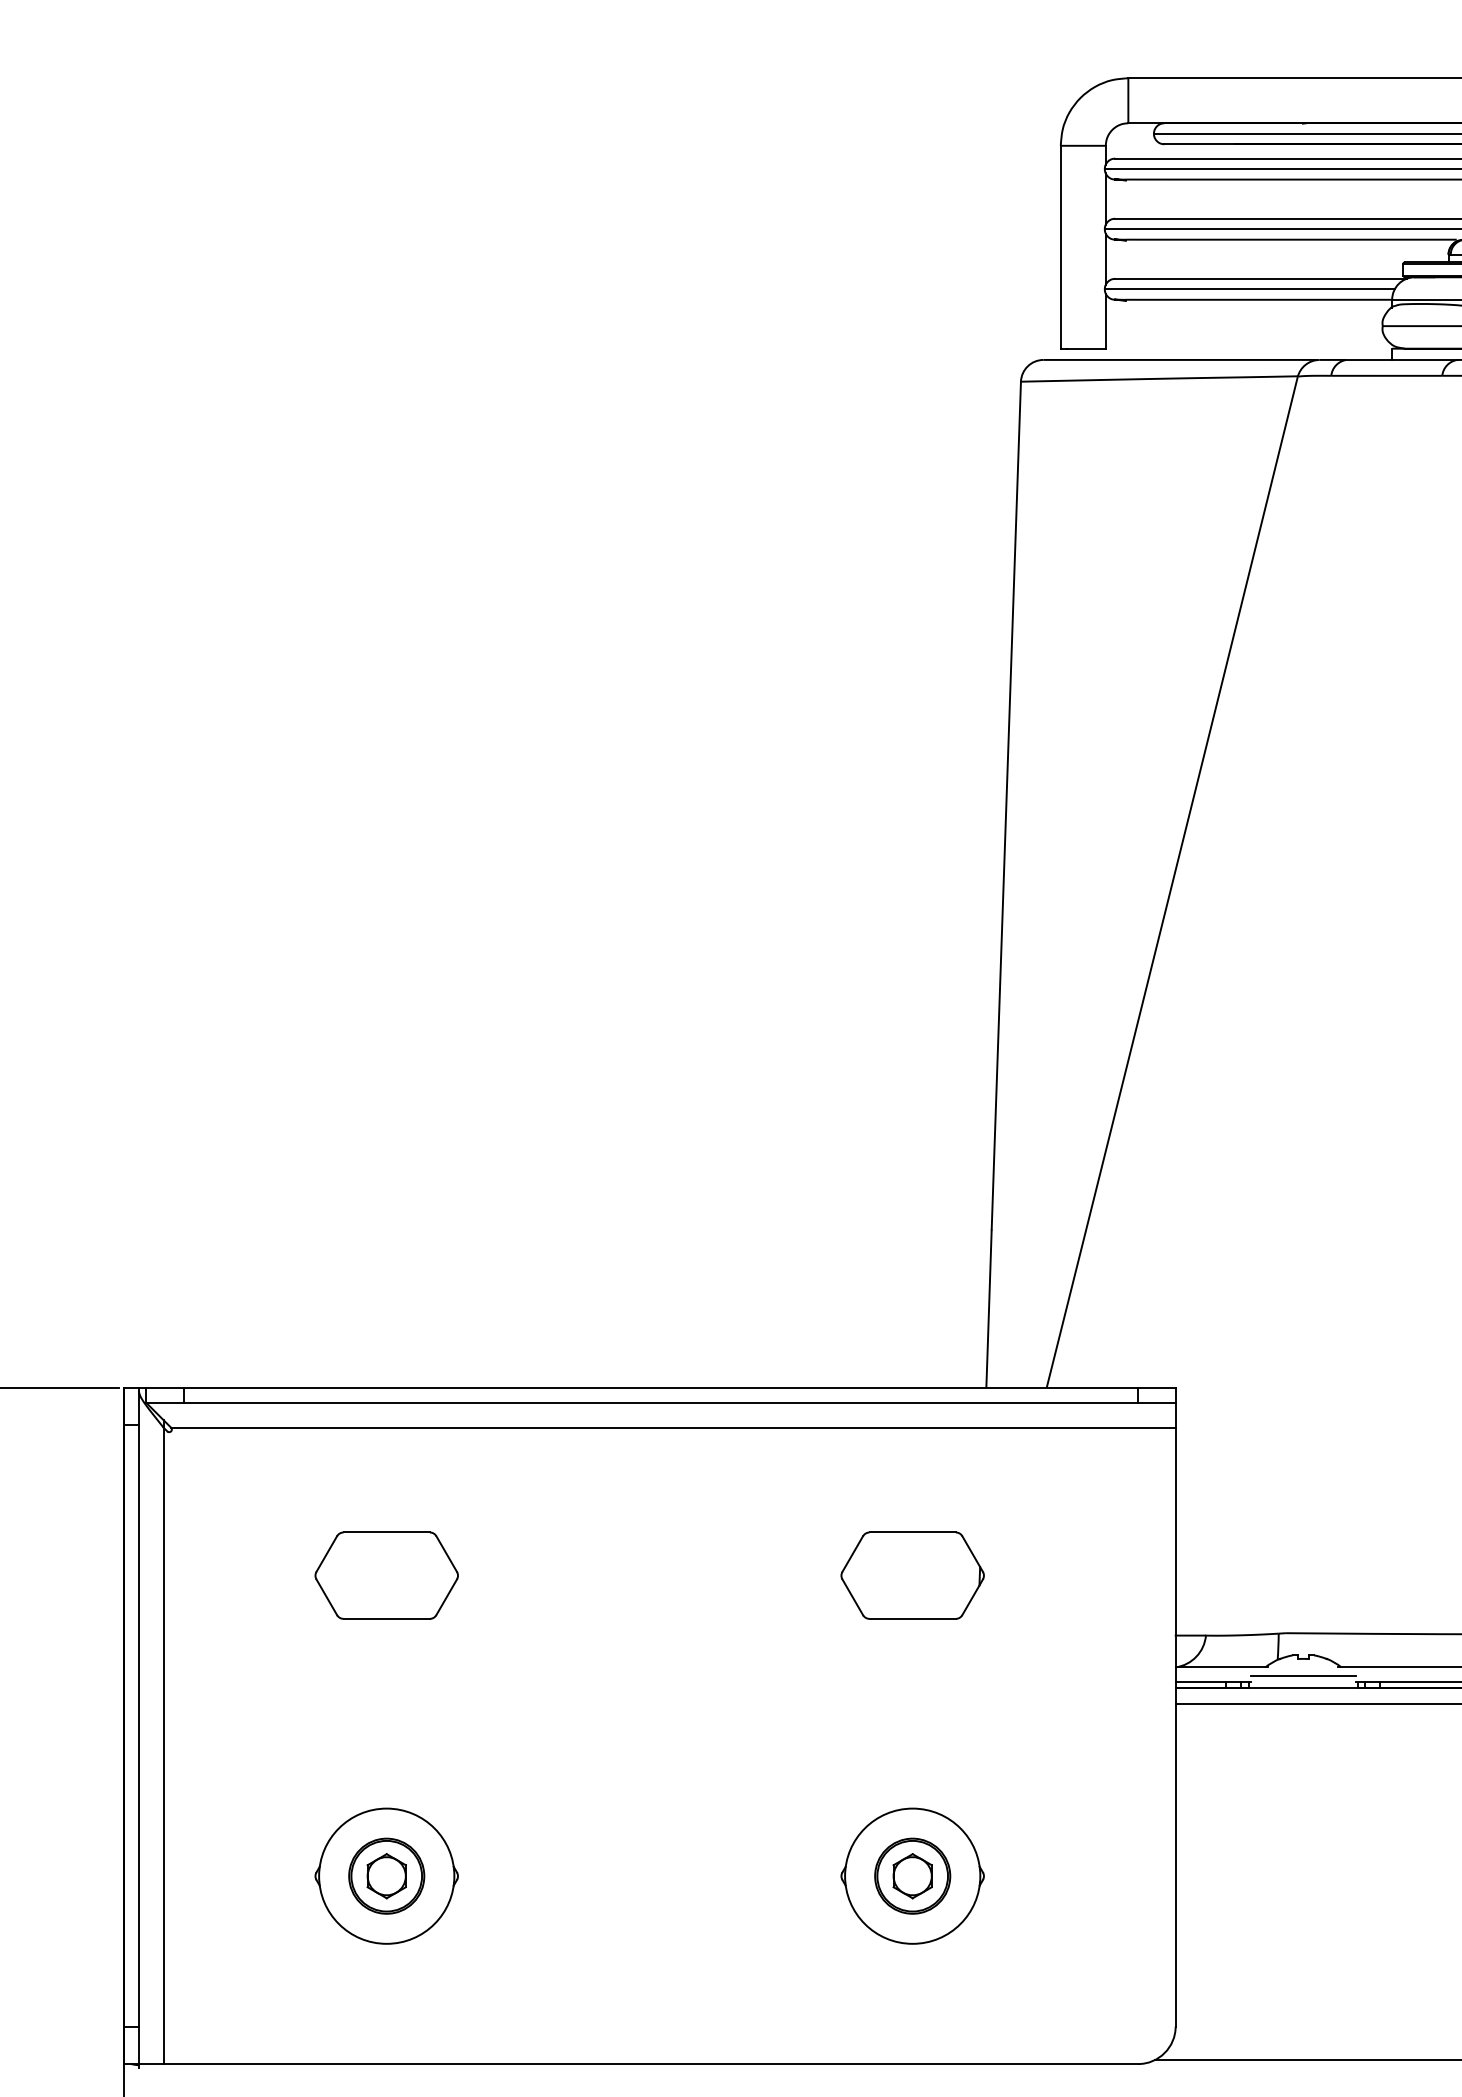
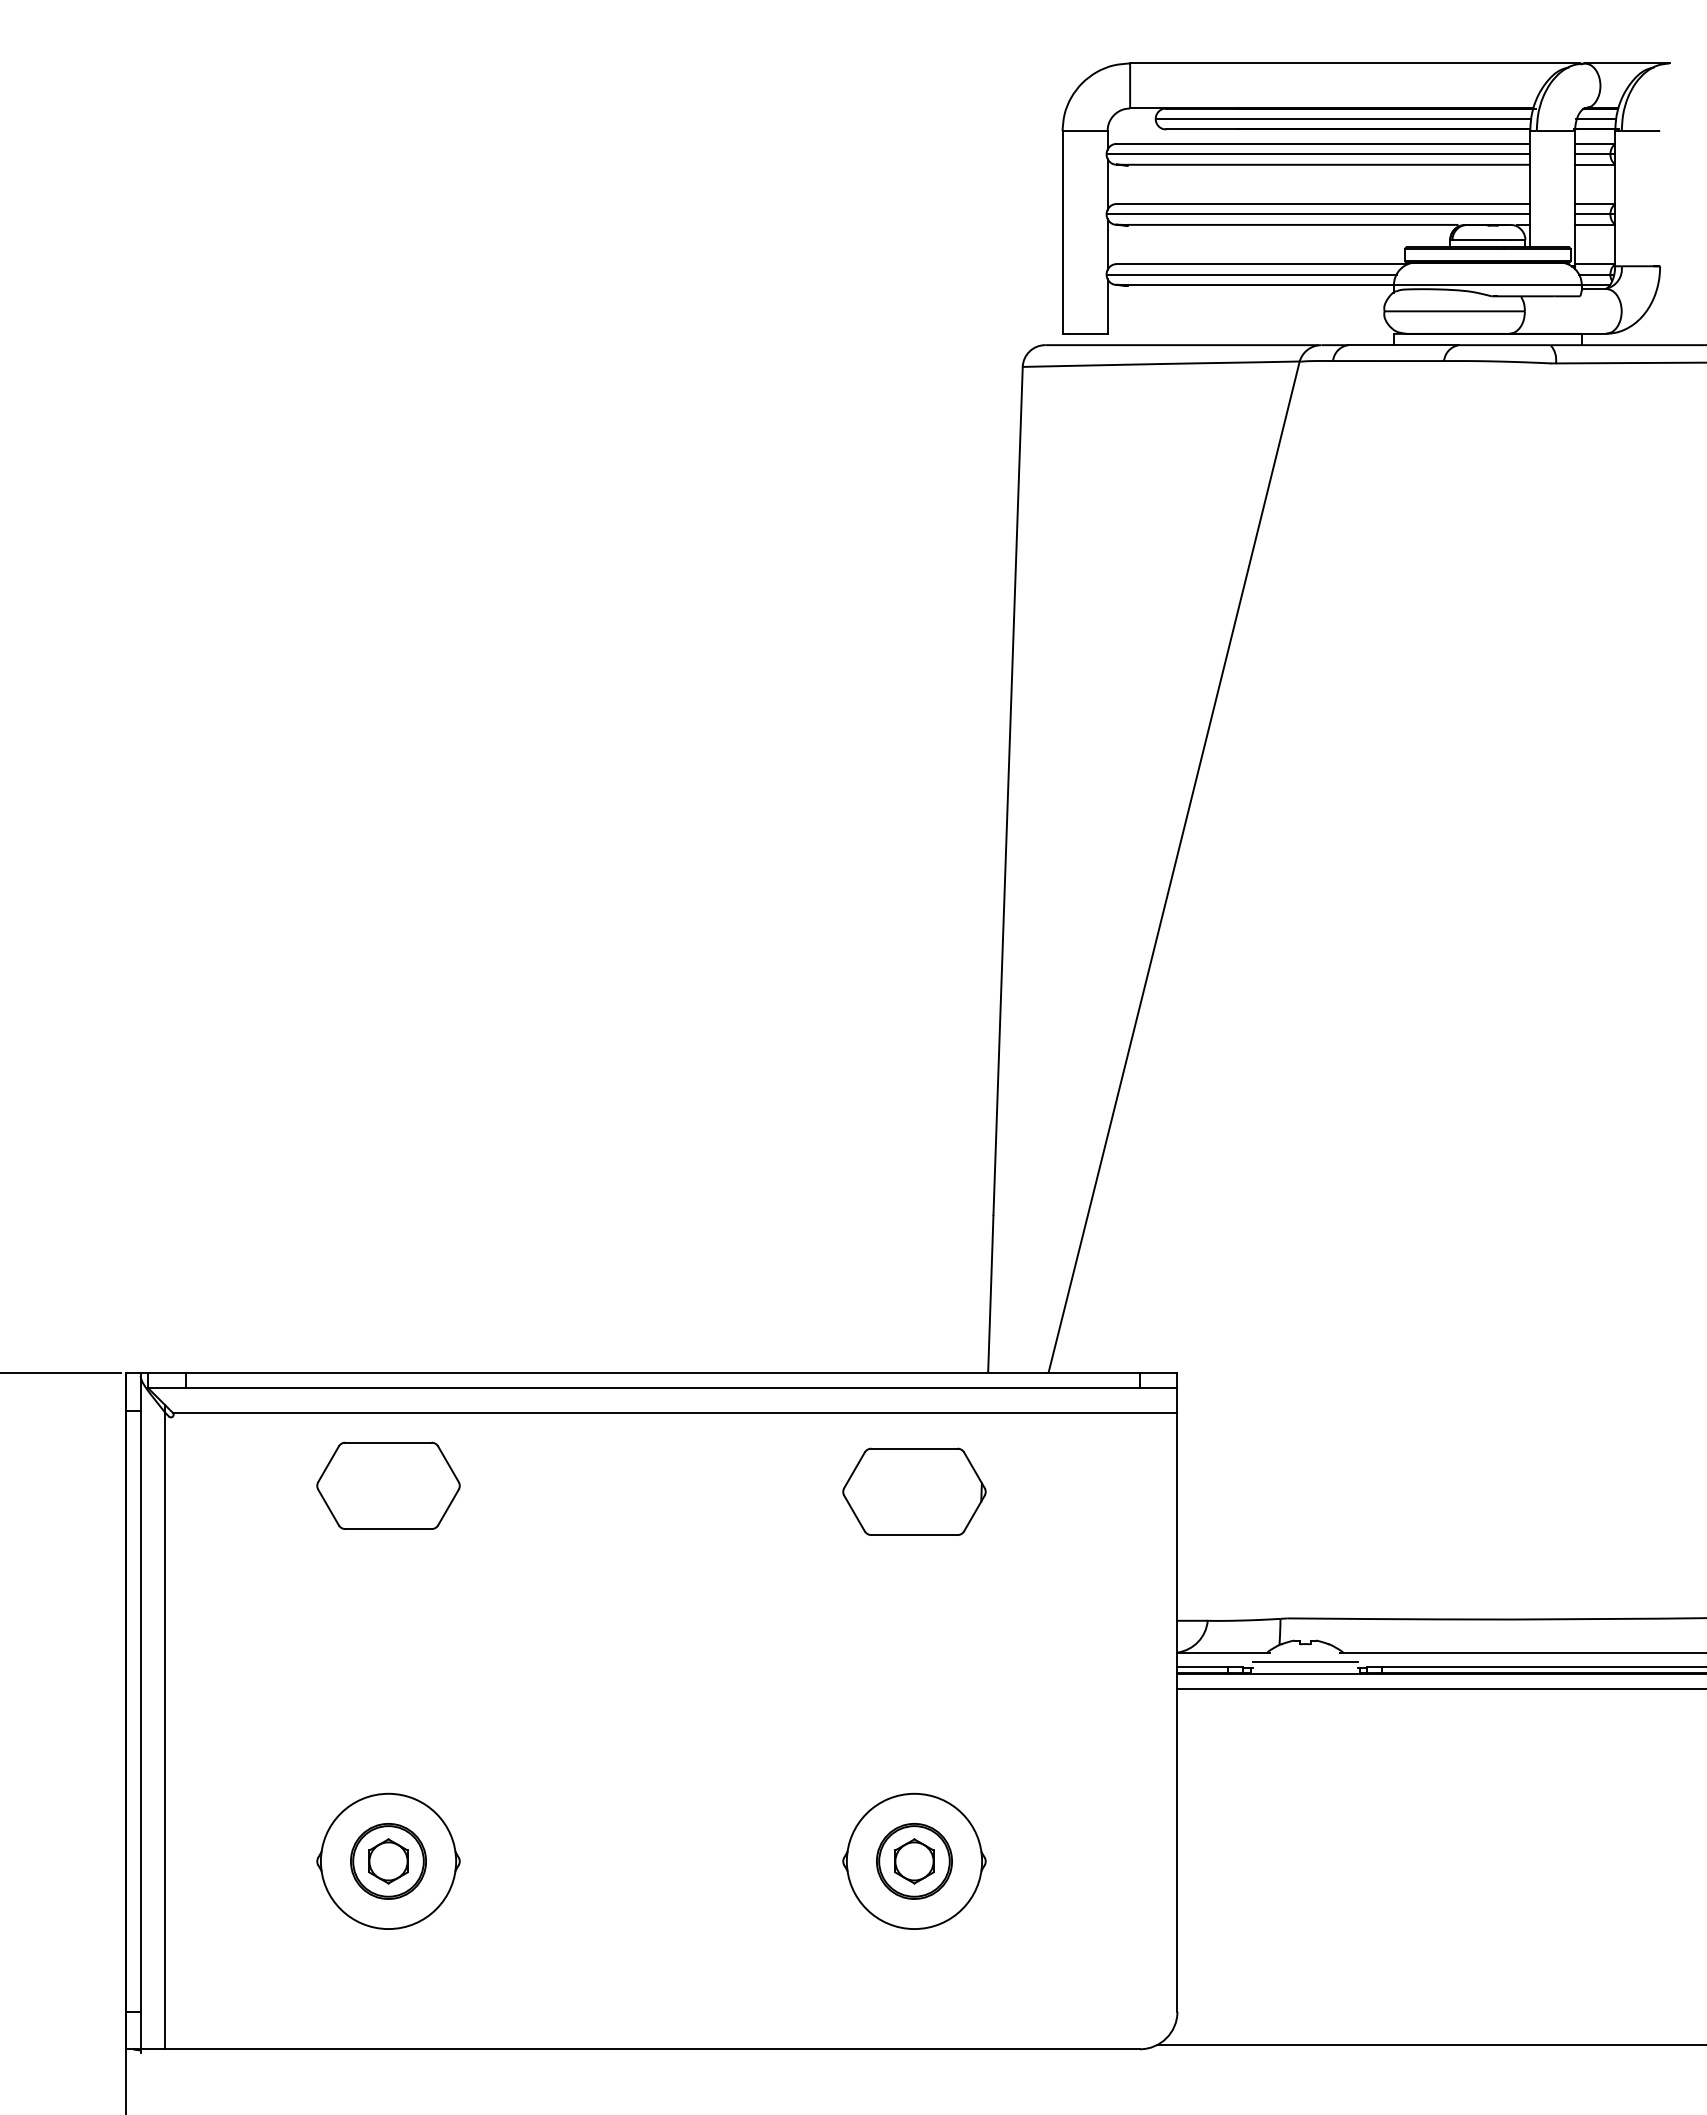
part: (386, 1575) -> (388, 1485), moved
part: (912, 1575) -> (914, 1491), moved

